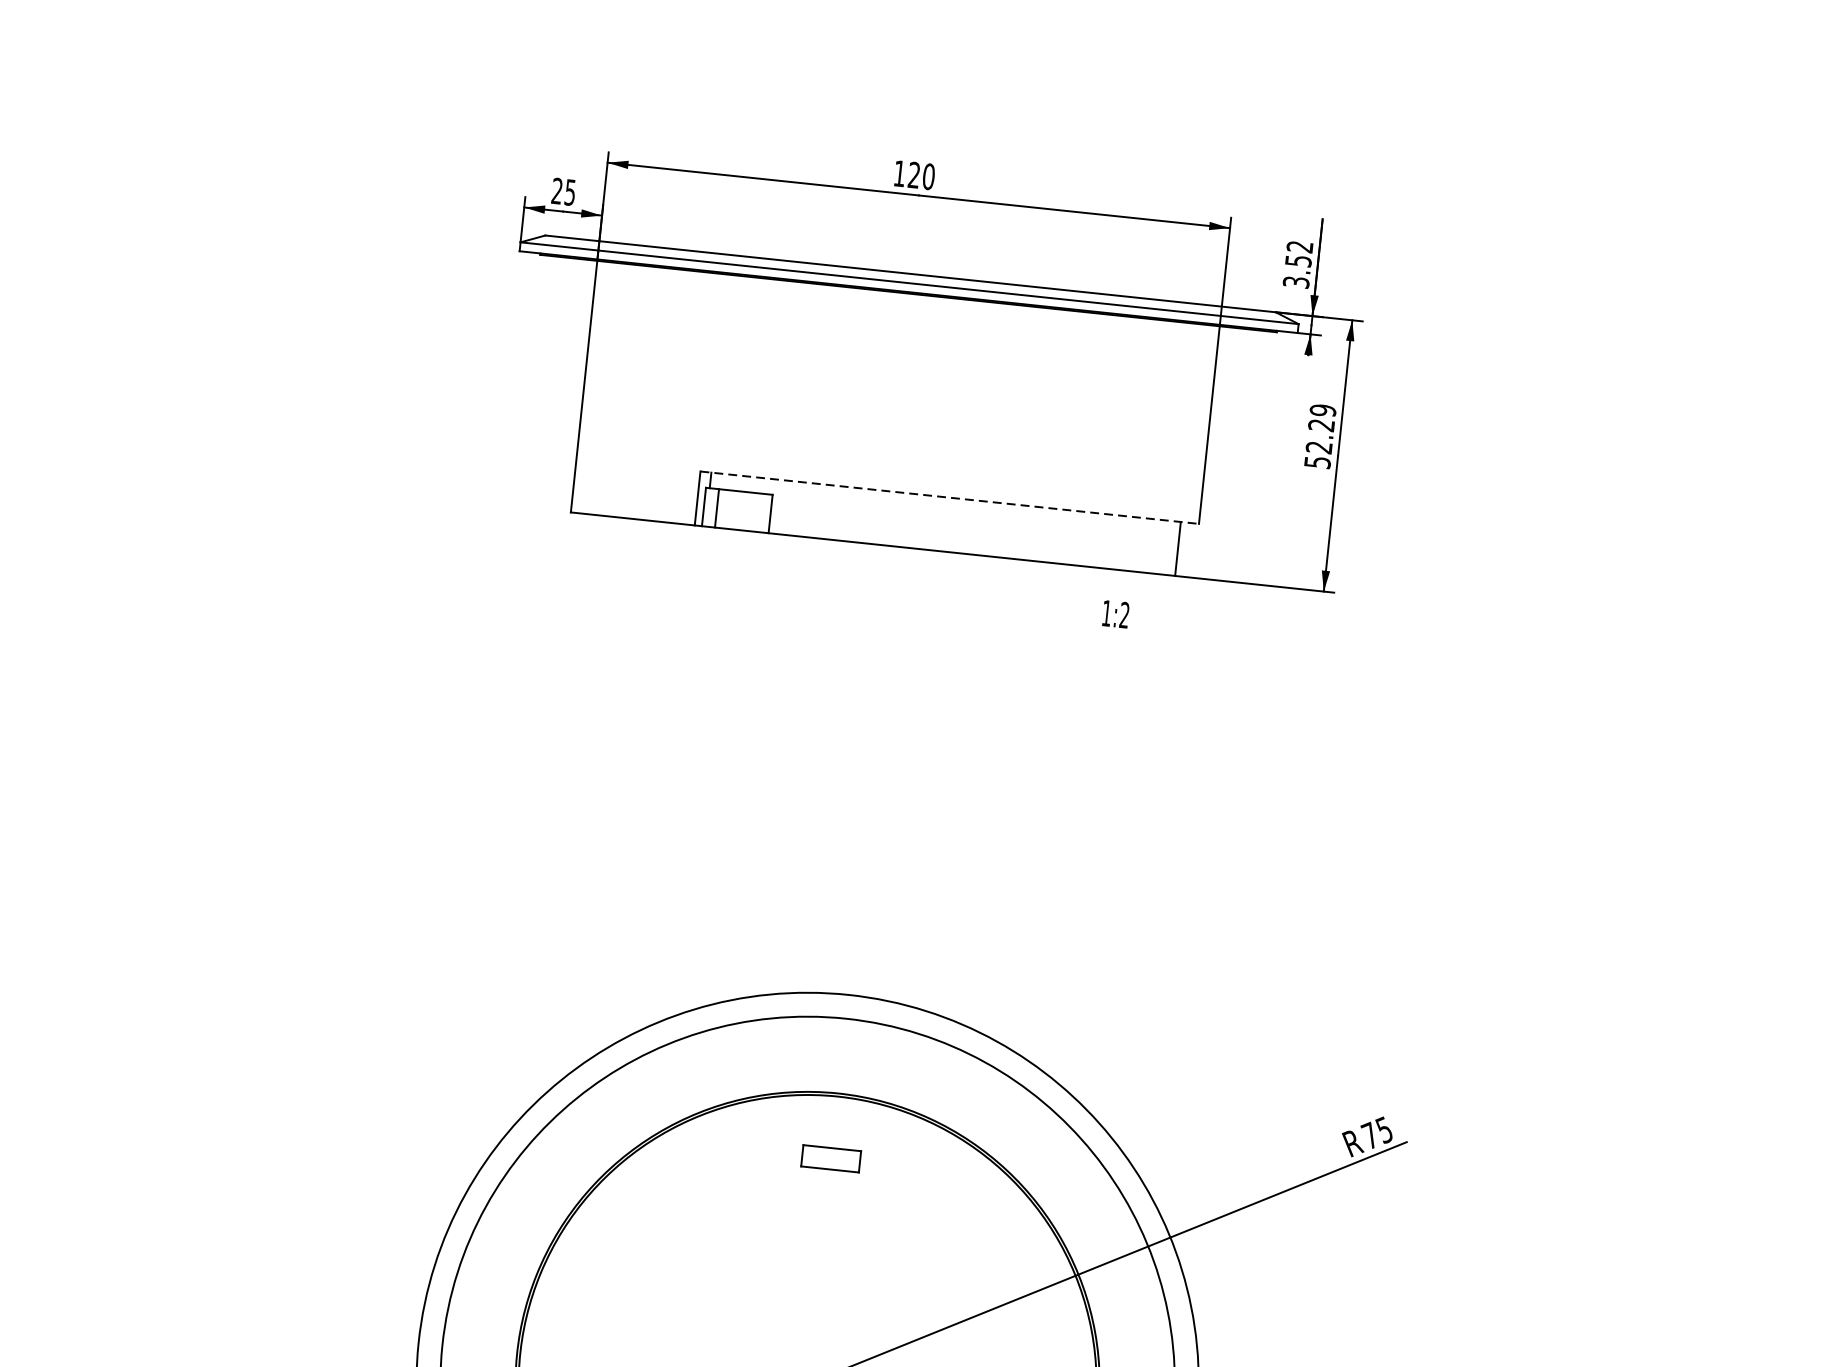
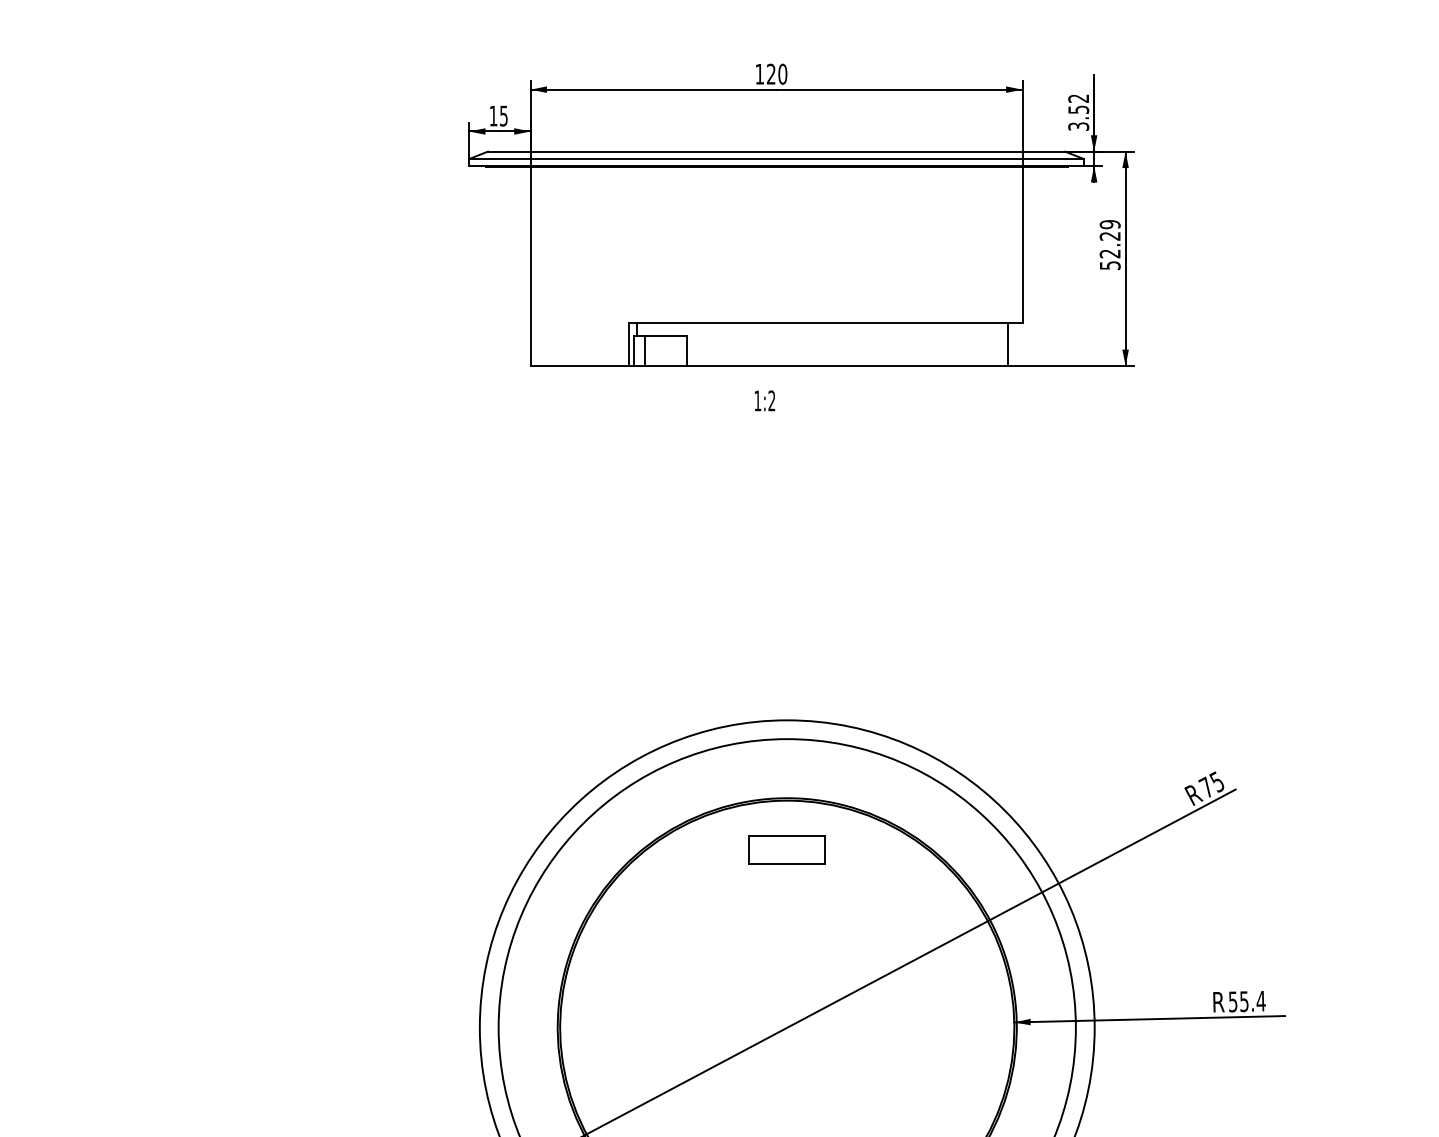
text: (557, 190) -> (493, 115), 25 -> 15
line: (949, 497) -> (825, 323), dashed -> solid
text: (1115, 613) -> (764, 400), moved
part: (830, 1158) -> (786, 849), size x1.67

